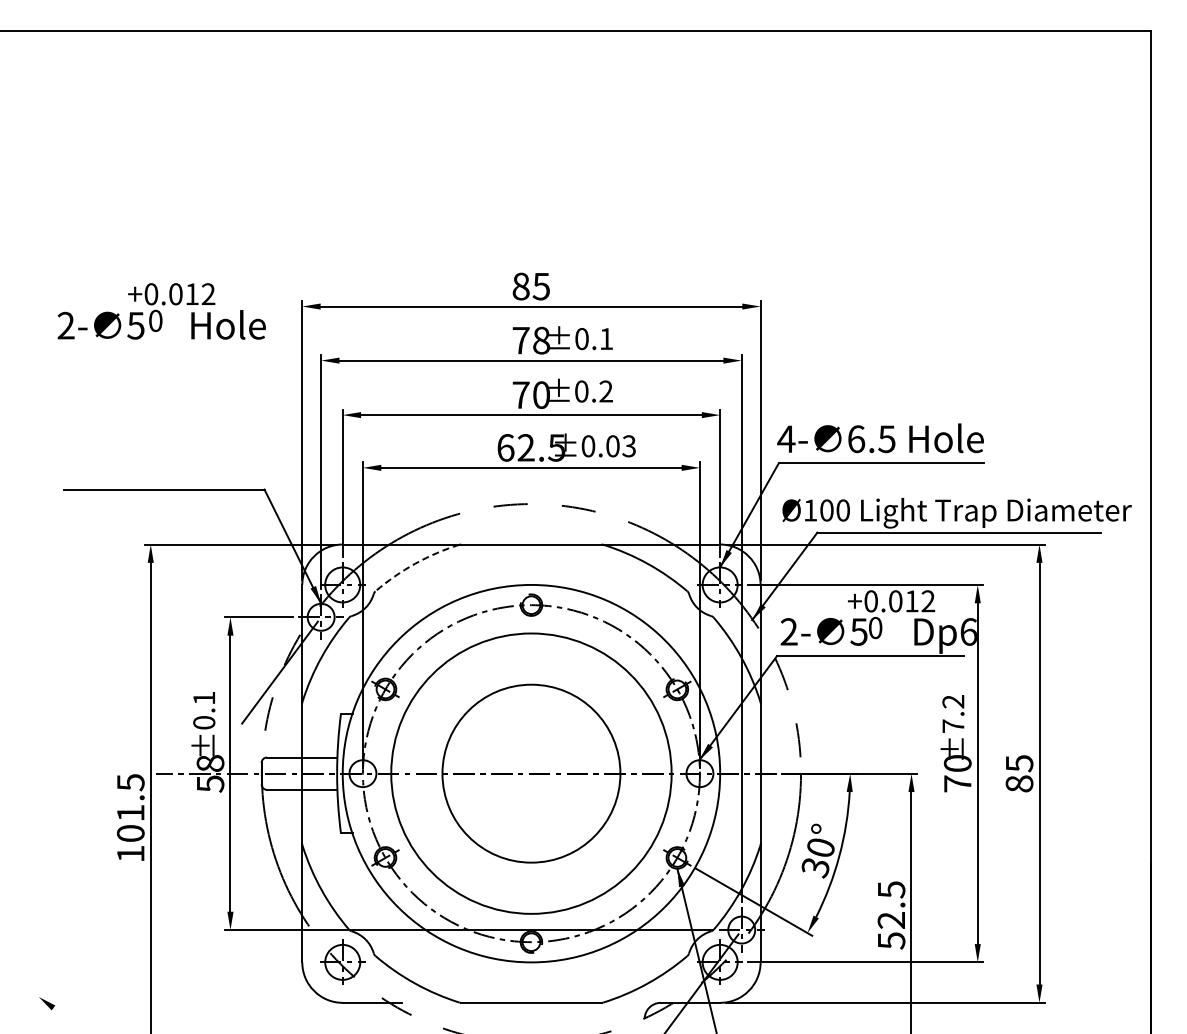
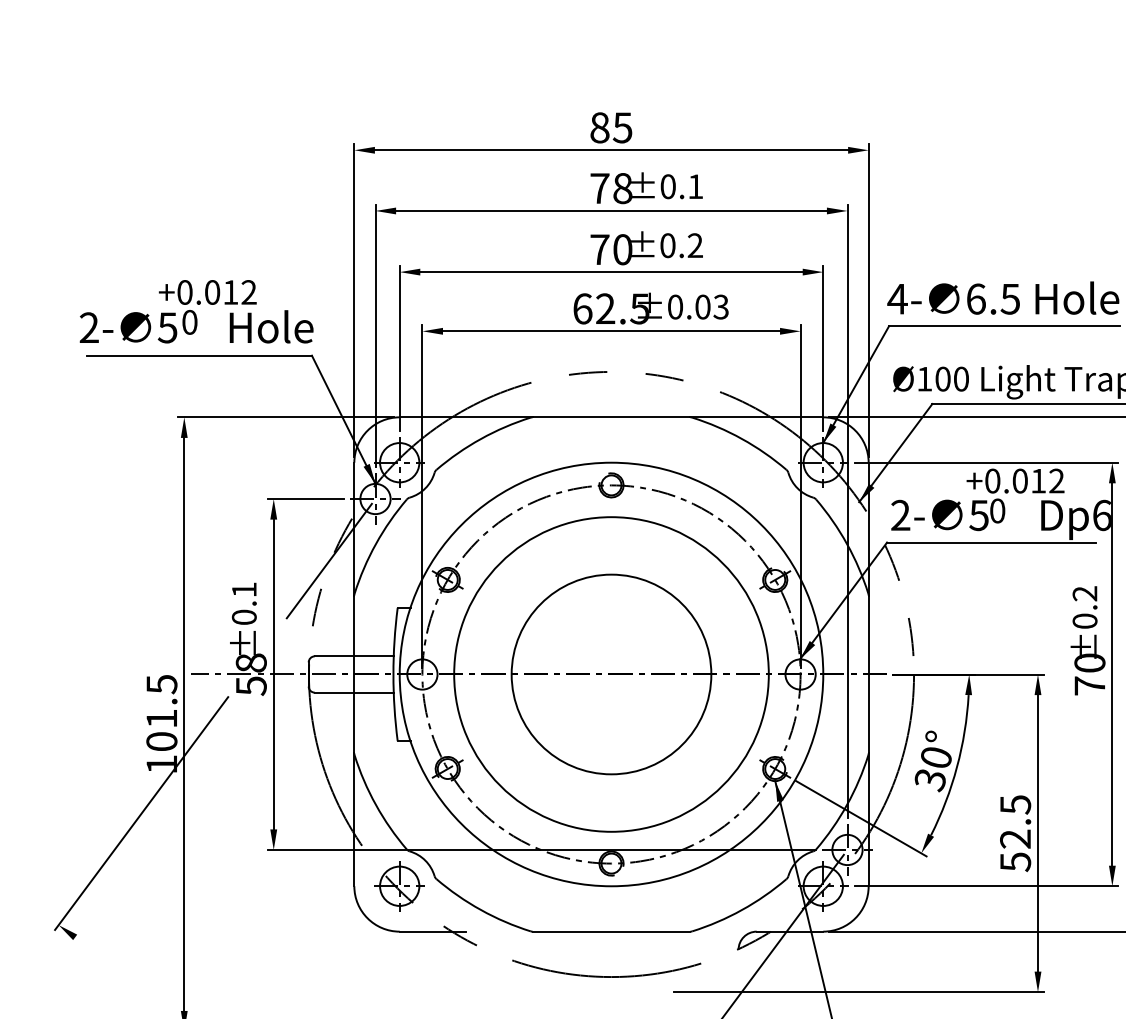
text: (161, 311) -> (196, 311), moved
arc: (415, 563) -> (481, 438), dashed -> solid
text: (953, 725) -> (1085, 620), ±7.2 -> ±0.2
line: (112, 897) -> (141, 813), added

